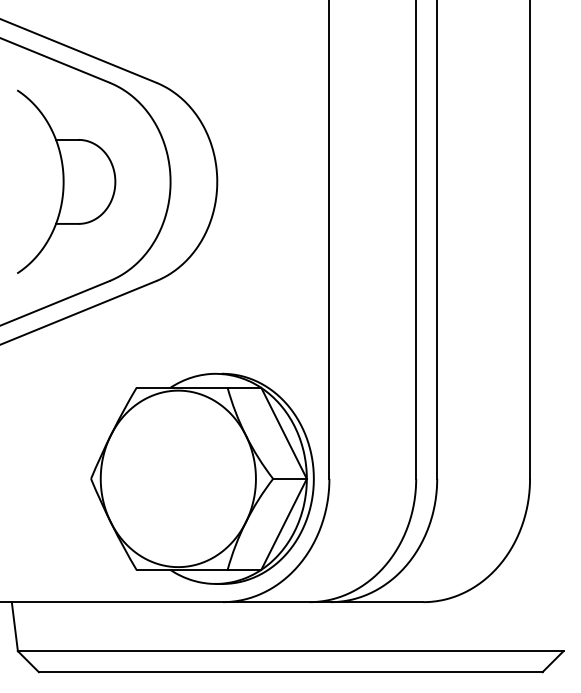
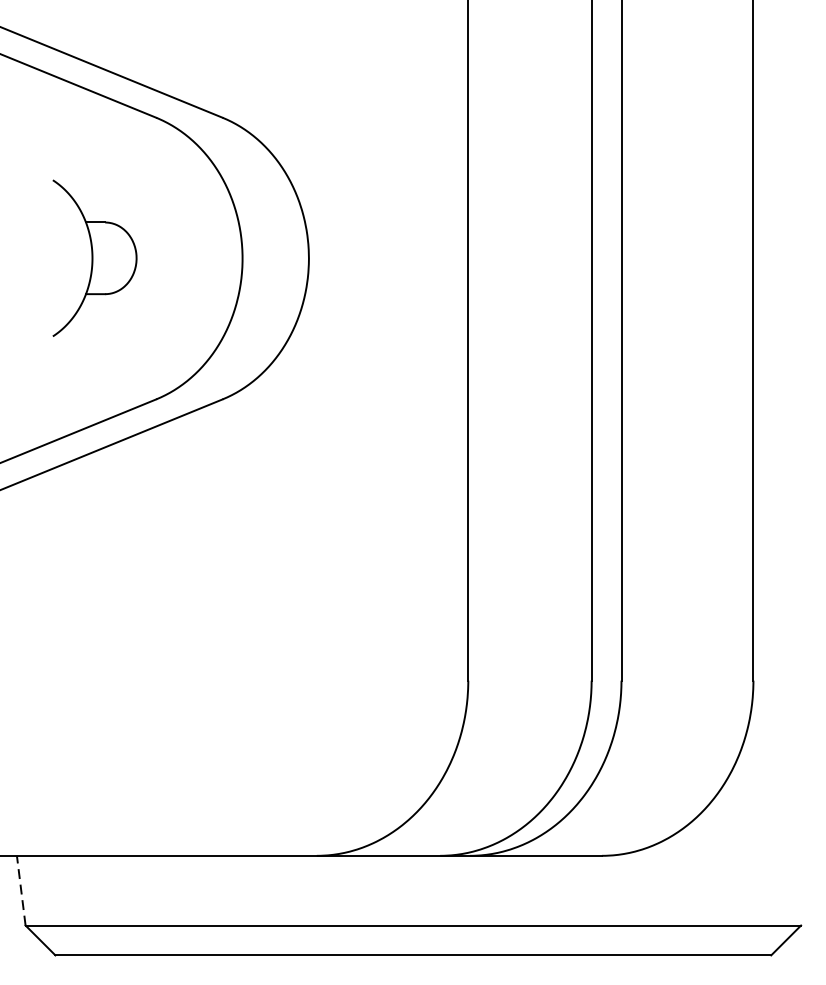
part: (66, 181) -> (94, 258), size x0.6
part: (202, 478) -> (287, 680), removed
line: (14, 626) -> (20, 890), solid -> dashed

